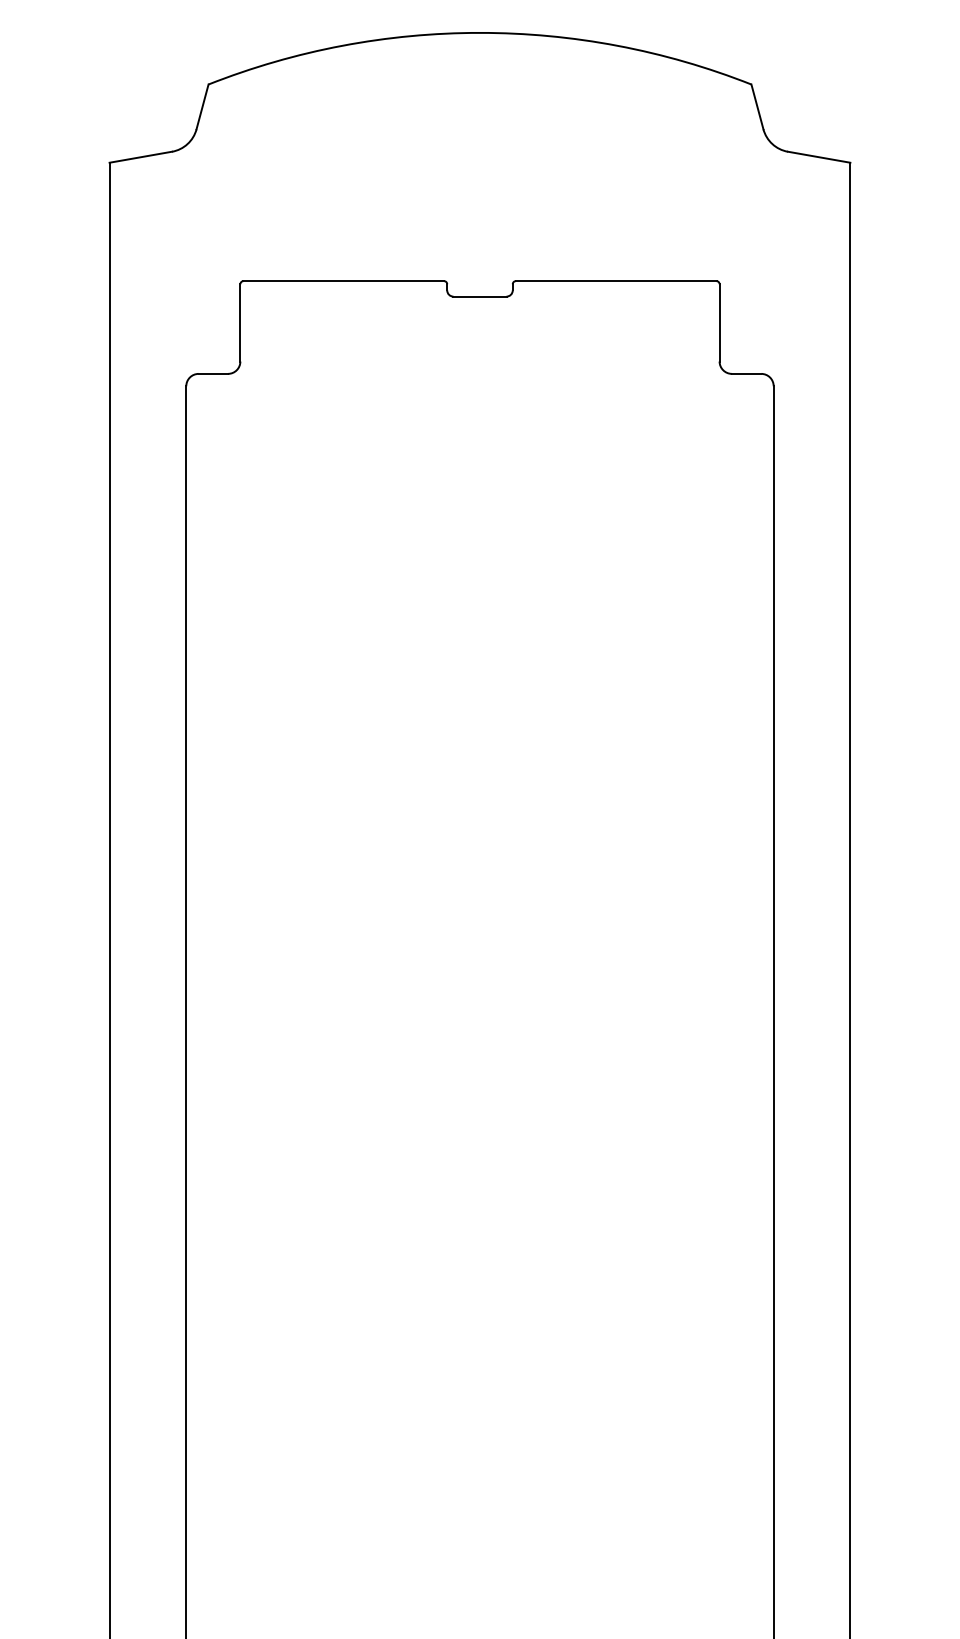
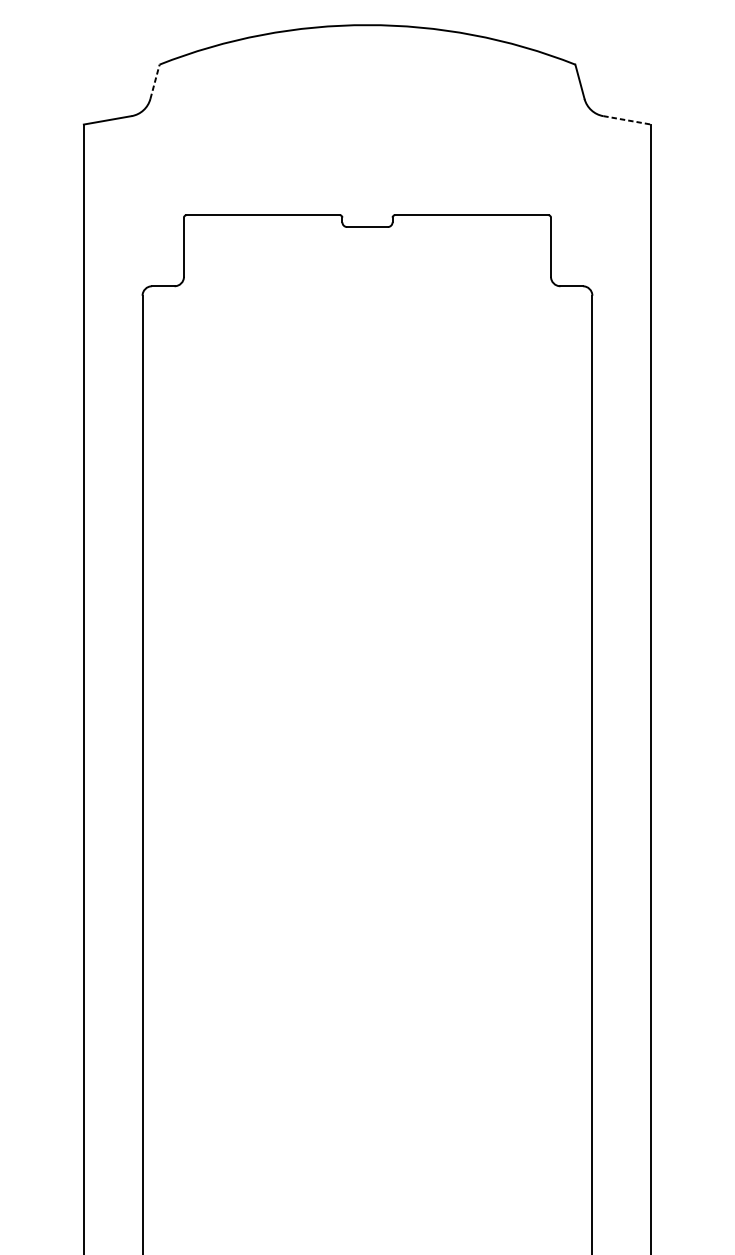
line: (202, 106) -> (154, 81), solid -> dashed
line: (819, 157) -> (627, 120), solid -> dashed

